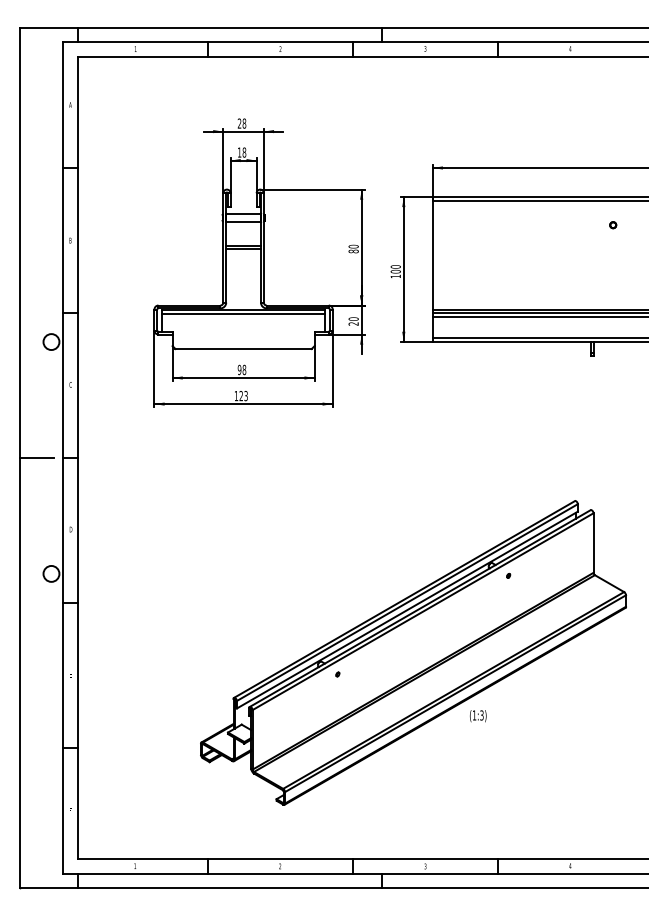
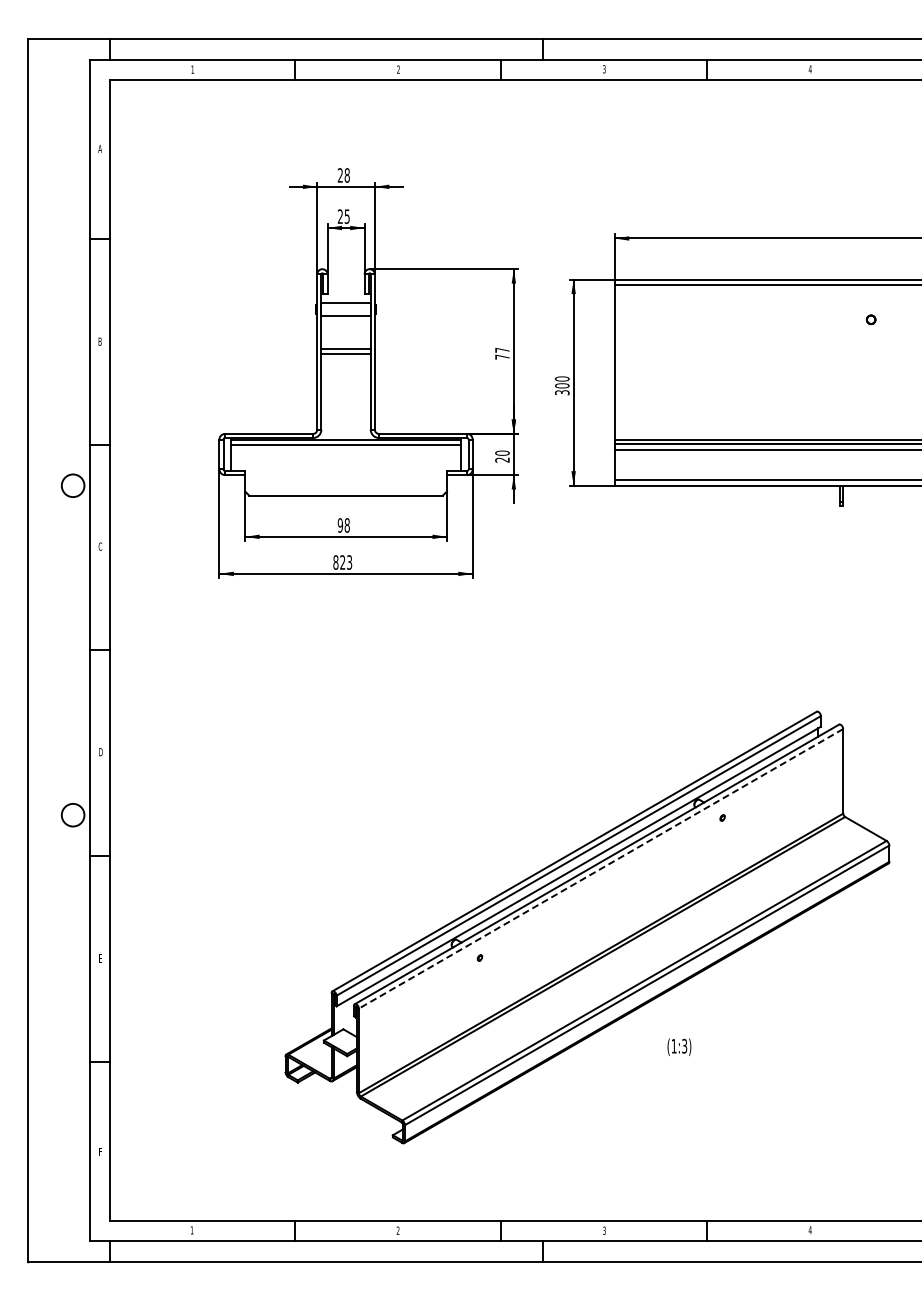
text: (241, 152) -> (343, 216), 18 -> 25
text: (353, 248) -> (502, 353), 80 -> 77
text: (395, 276) -> (562, 392), 100 -> 300
text: (236, 396) -> (335, 562), 123 -> 823
line: (36, 458) -> (52, 650), removed
line: (423, 611) -> (601, 868), solid -> dashed
text: (478, 715) -> (679, 1046), moved

